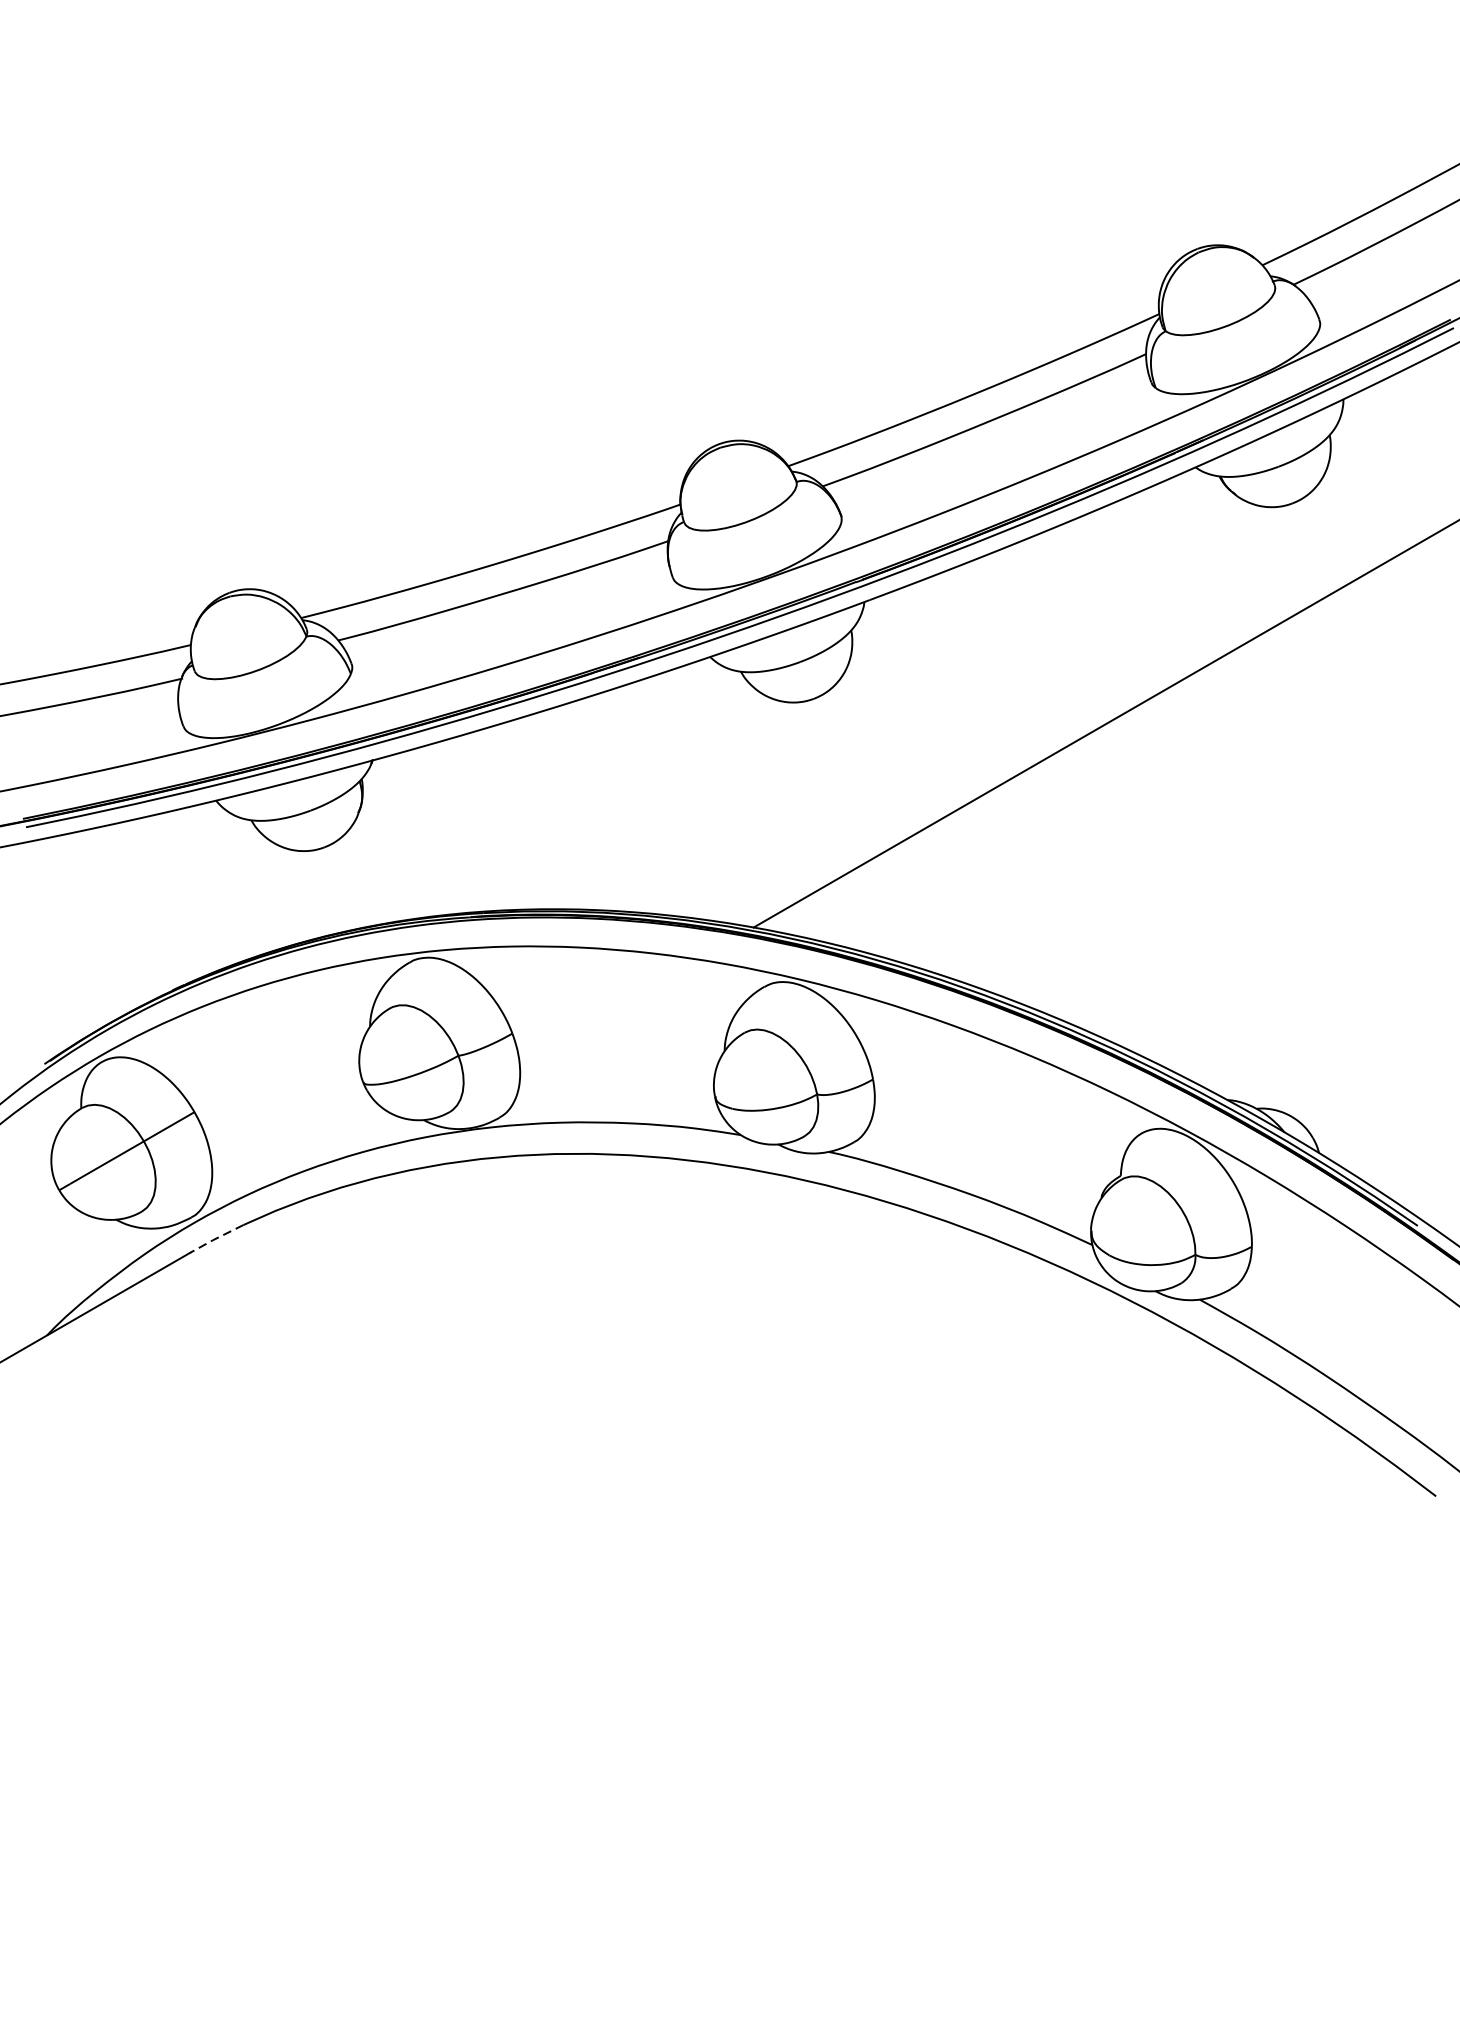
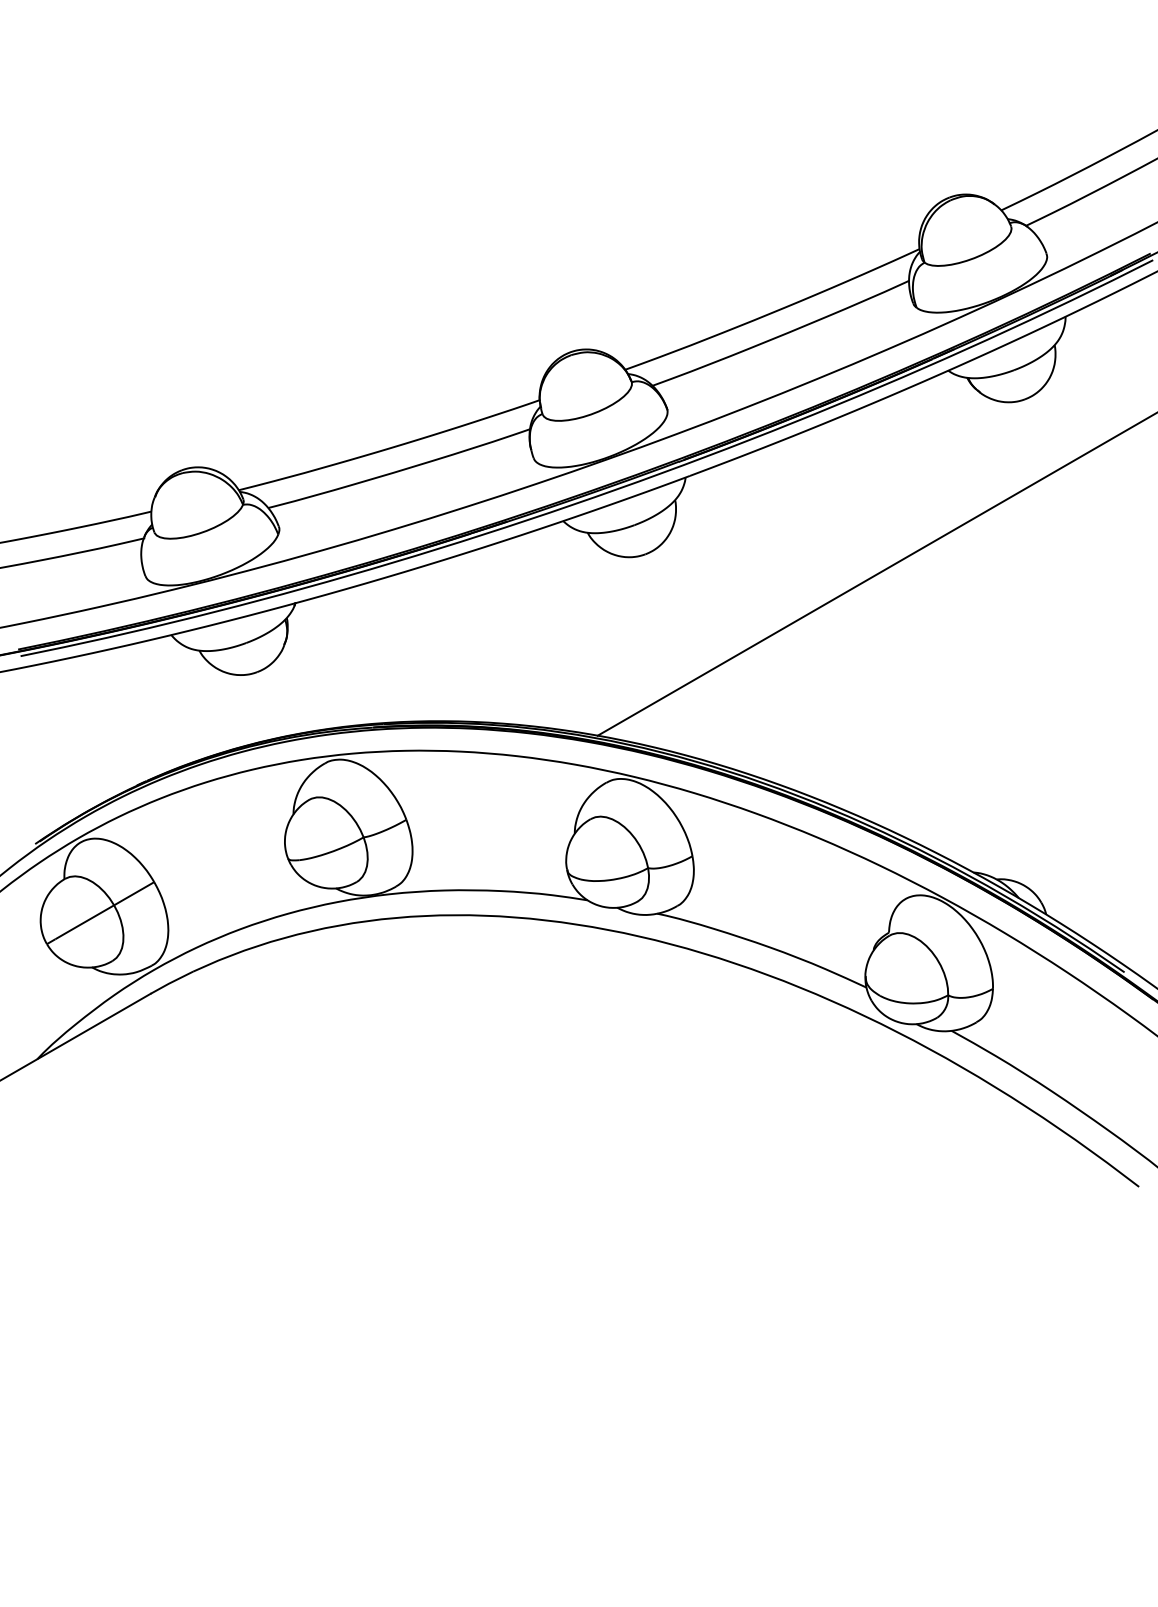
line: (216, 1238) -> (171, 982), dashed -> solid

